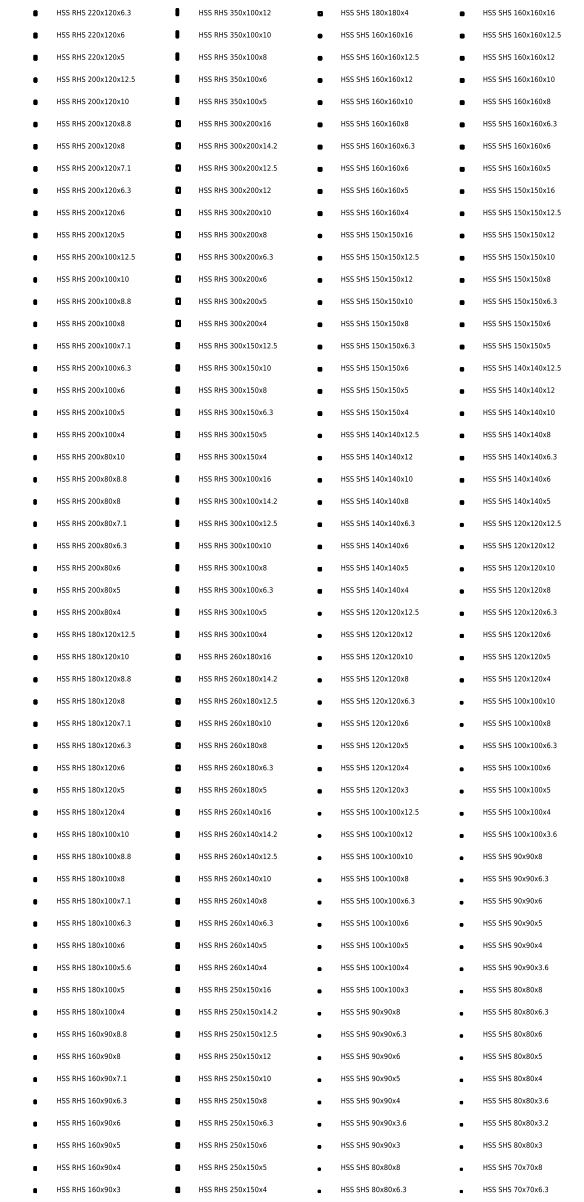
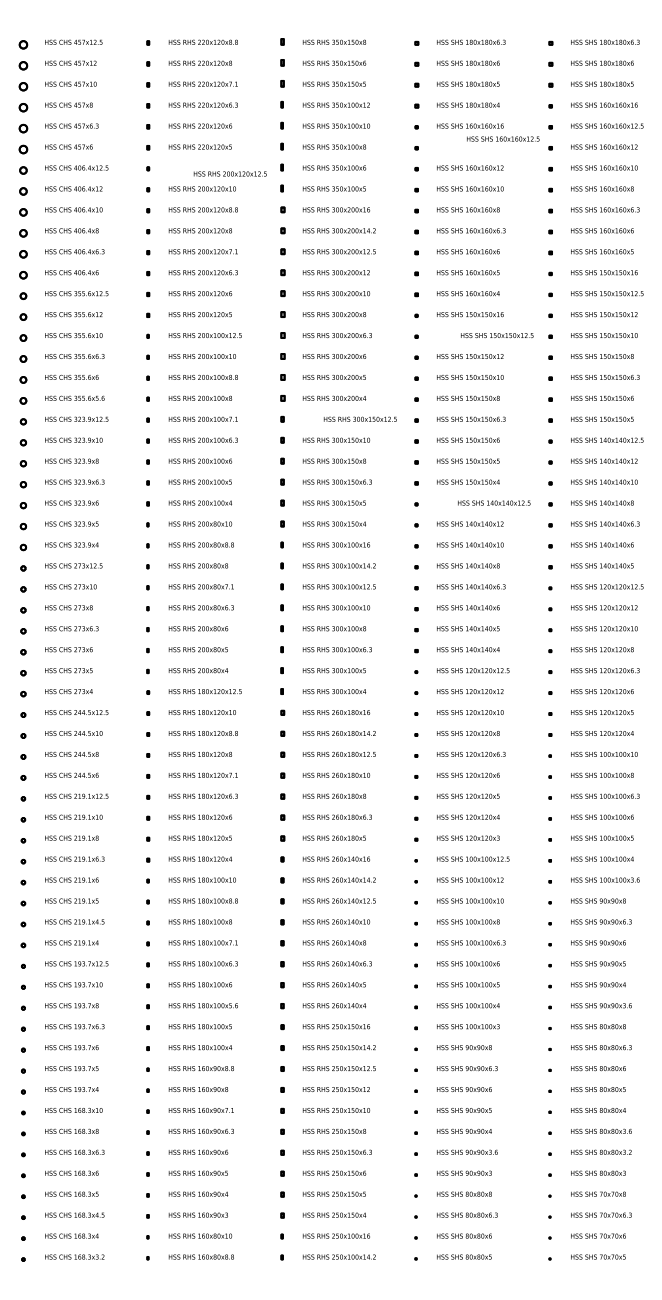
text: (380, 56) -> (503, 138), moved
text: (95, 78) -> (229, 173), moved
text: (380, 256) -> (497, 335), moved
text: (237, 344) -> (359, 418), moved
text: (380, 433) -> (494, 502), moved

